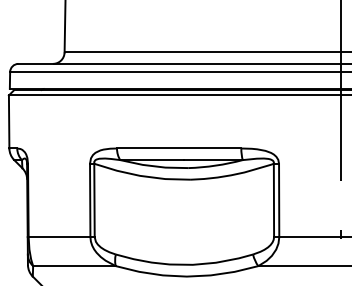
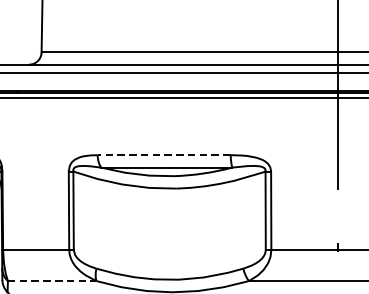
line: (178, 148) -> (163, 155), solid -> dashed
line: (74, 266) -> (52, 281), solid -> dashed

